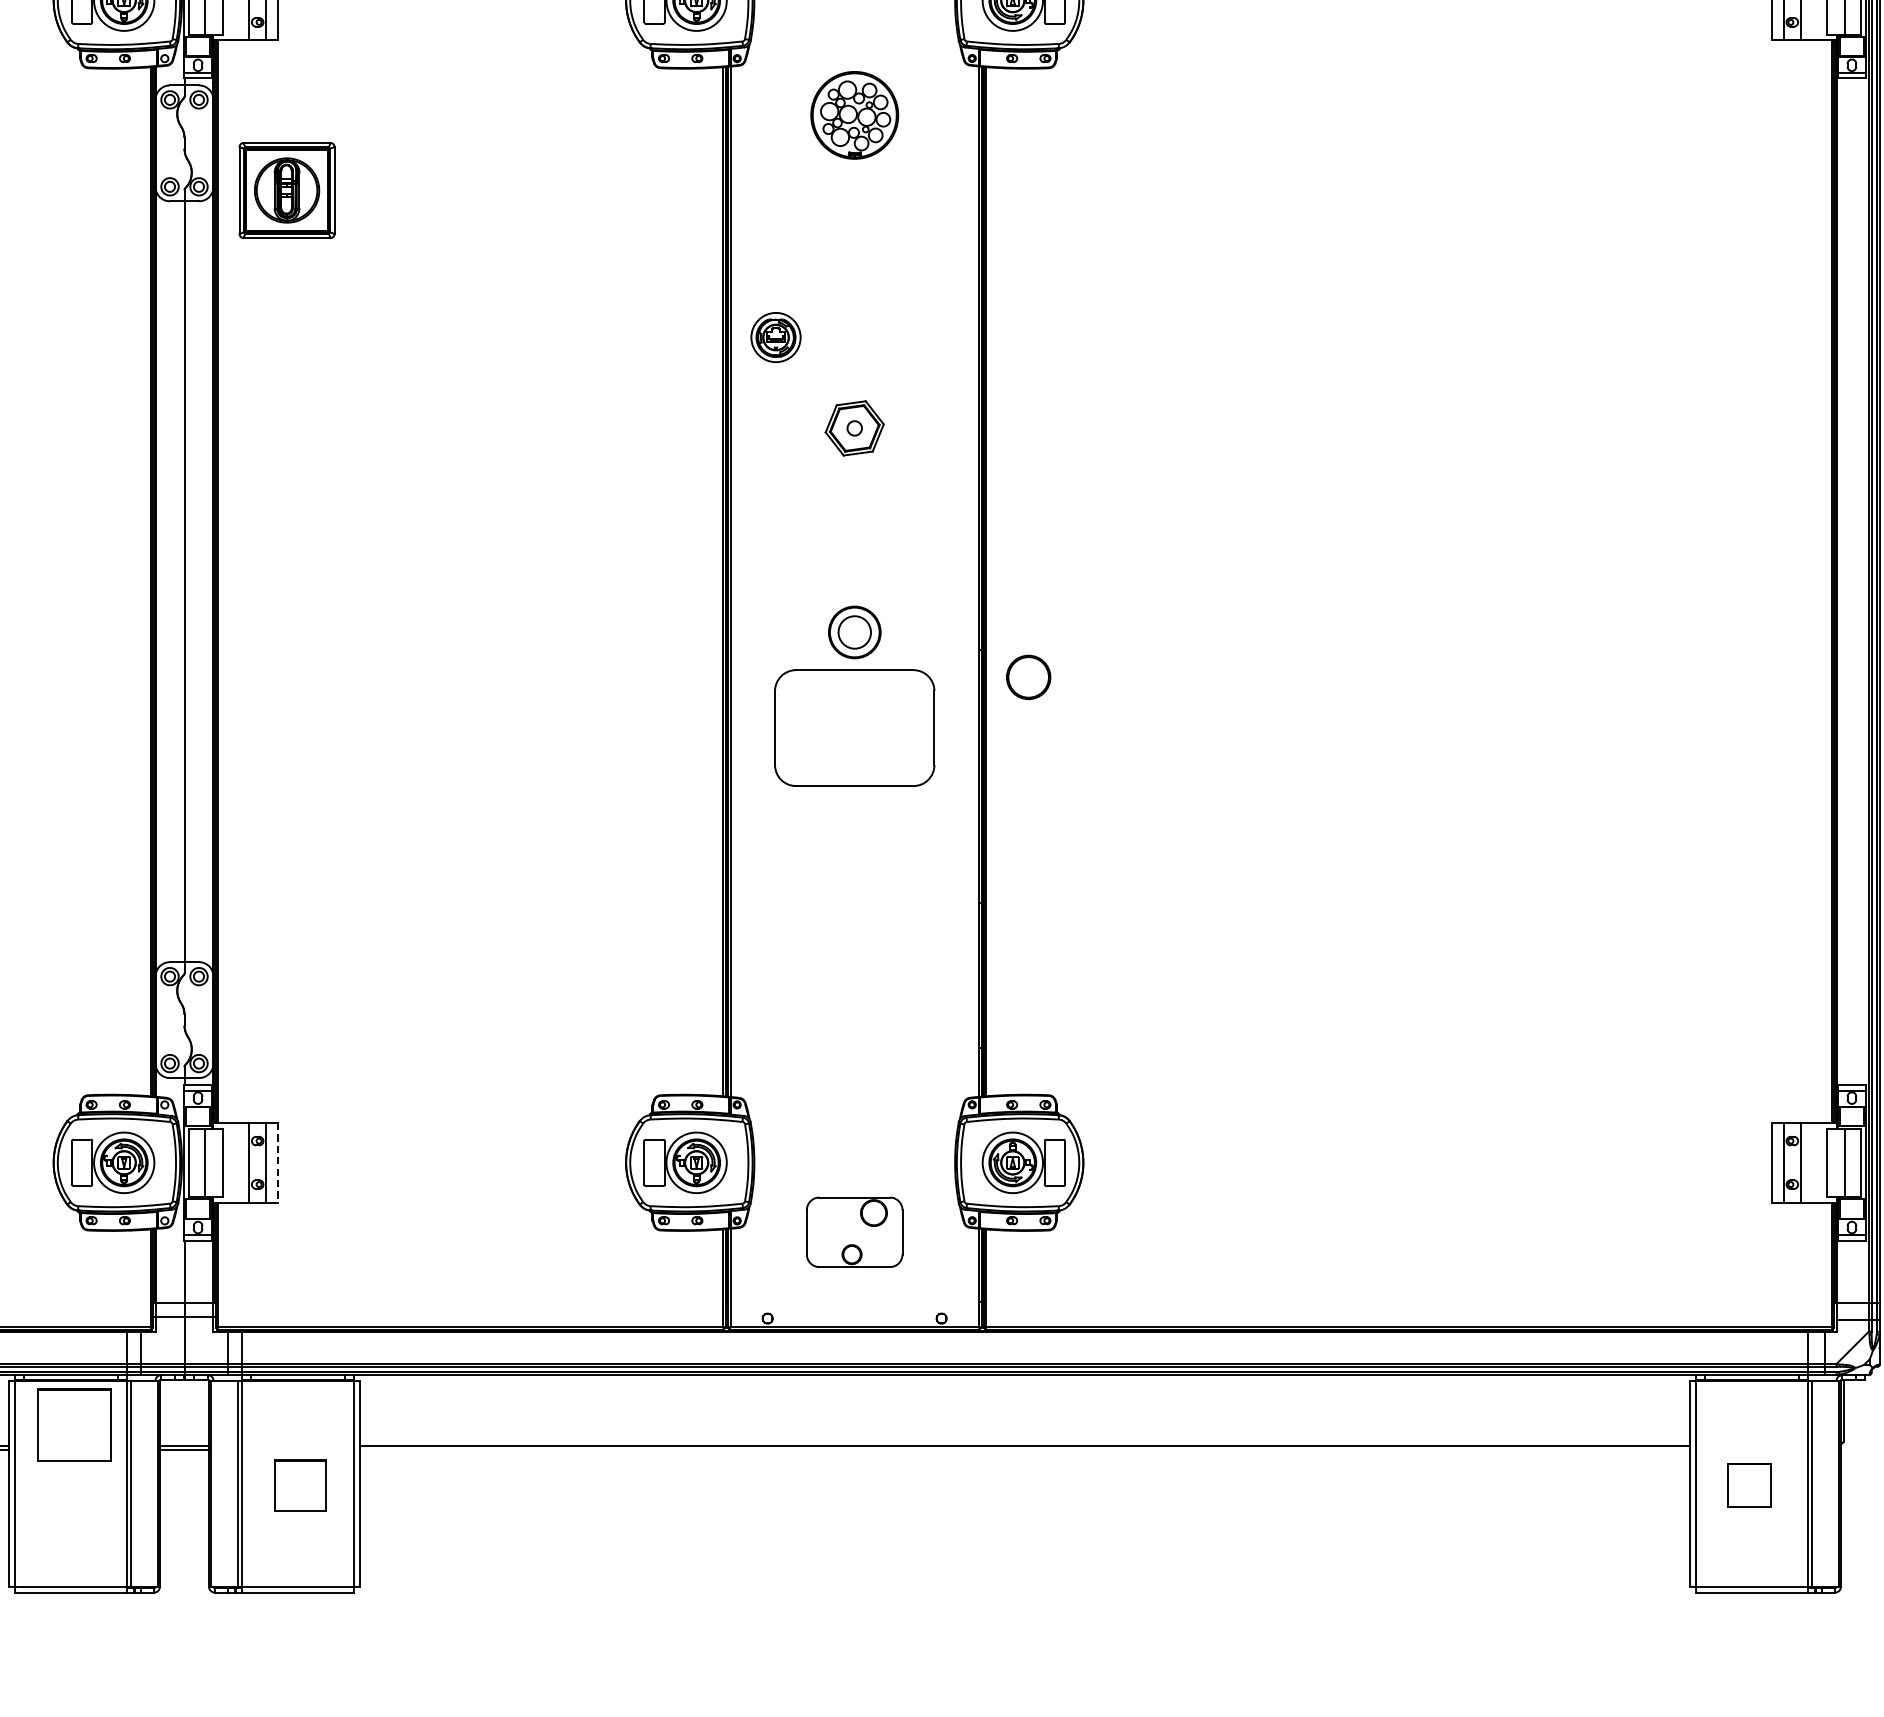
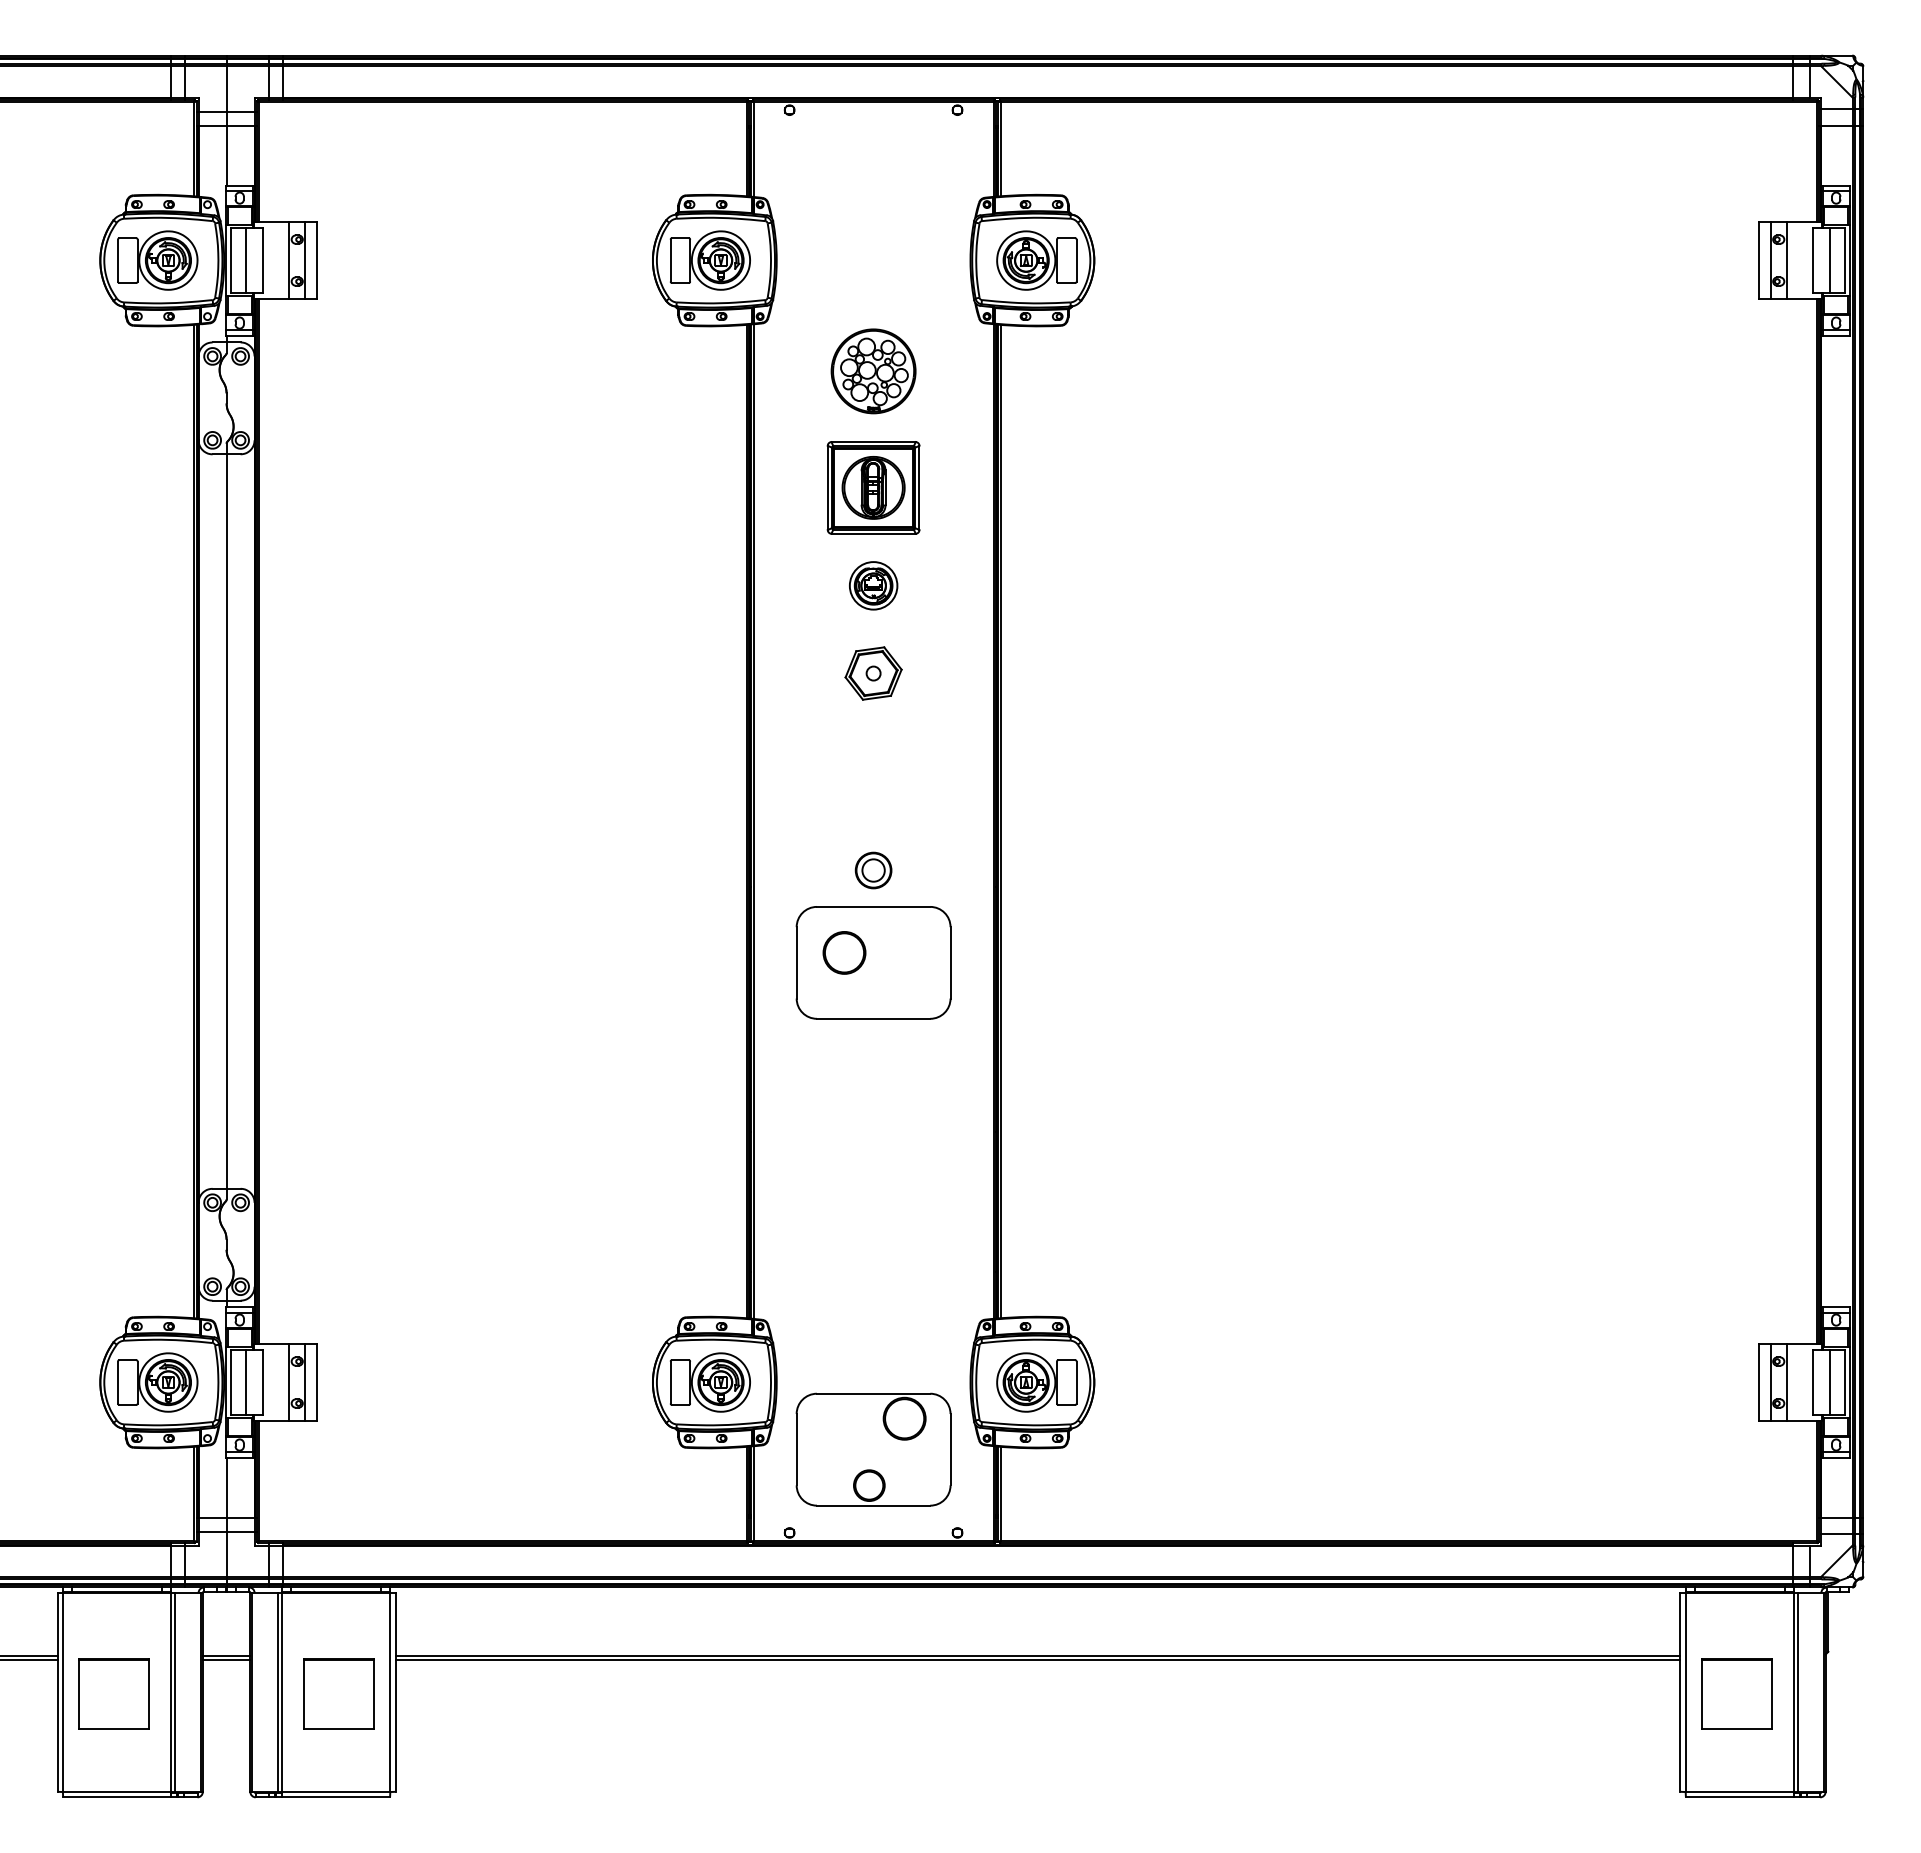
part: (286, 190) -> (873, 487), moved
part: (775, 337) -> (873, 585), moved
part: (854, 632) -> (873, 870), size x0.71
part: (1028, 676) -> (844, 952), moved
line: (277, 1163) -> (316, 1383), dashed -> solid
part: (854, 1232) -> (873, 1449), size x1.67
part: (73, 1424) -> (113, 1693), moved
line: (1024, 1449) -> (1037, 1659), added
part: (300, 1484) -> (338, 1693), size x1.43
part: (1748, 1484) -> (1736, 1693), size x1.67

